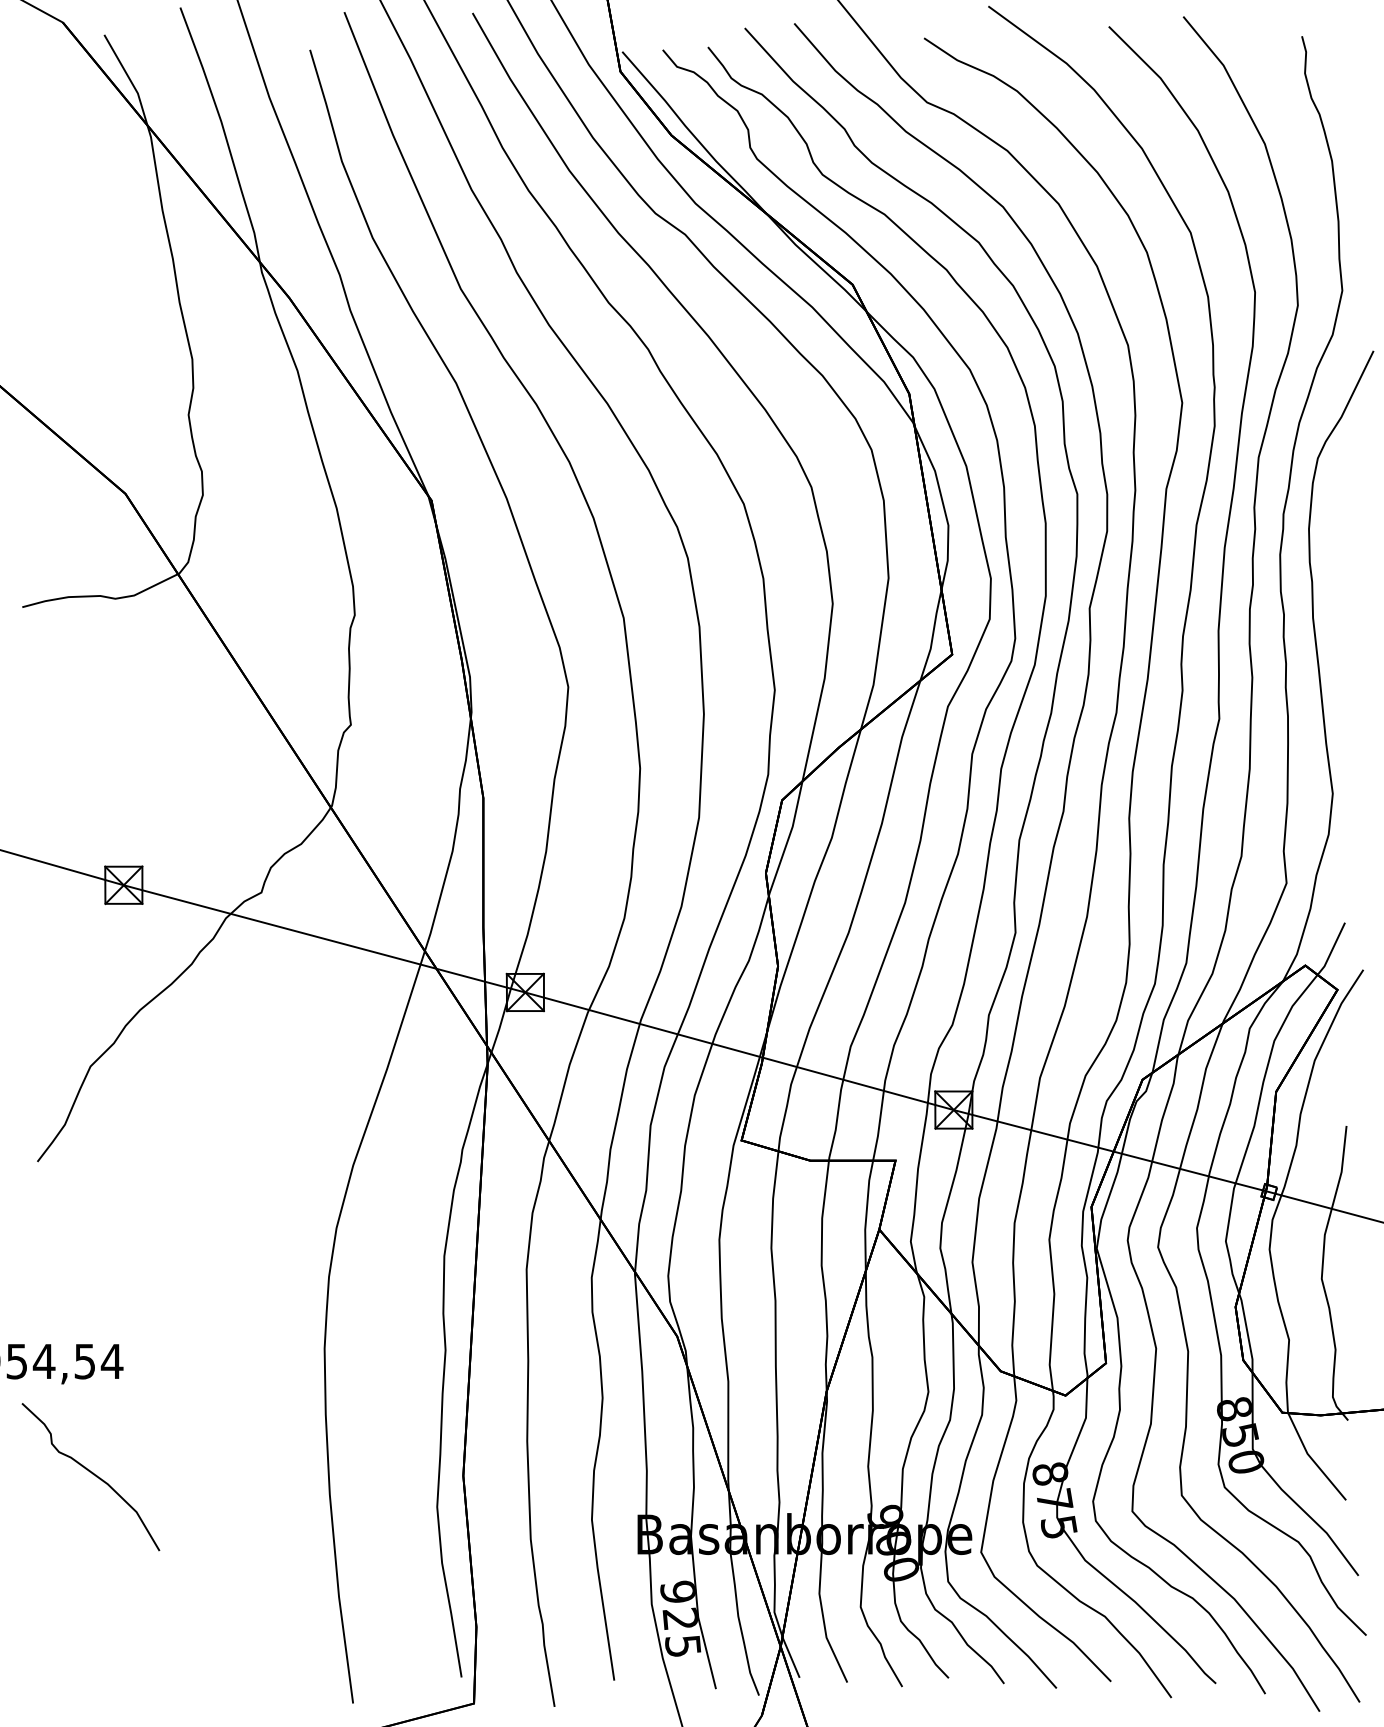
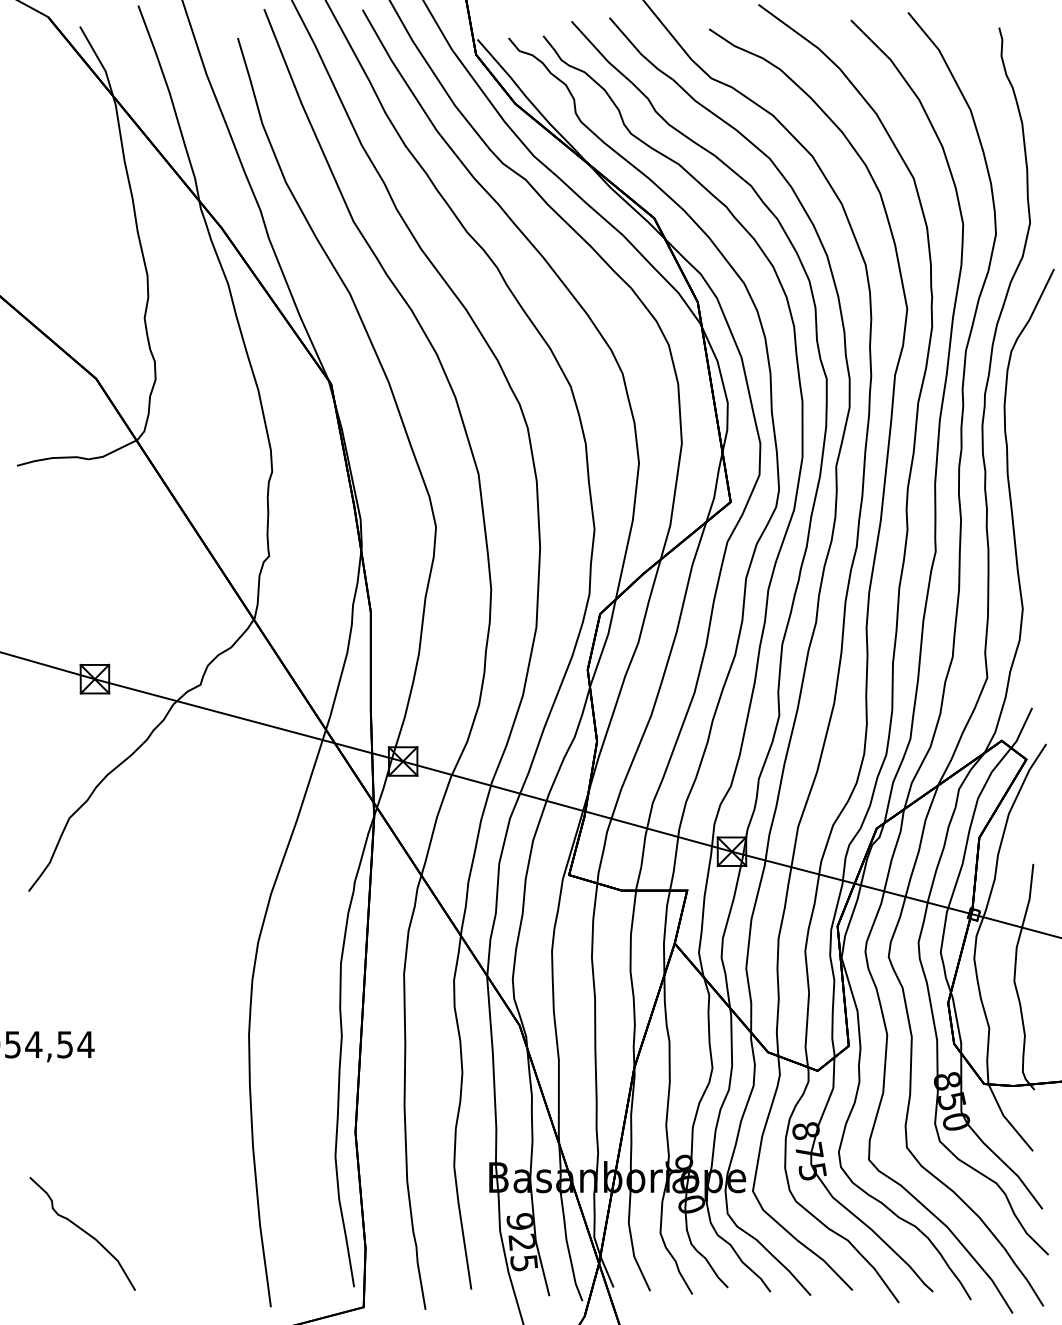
curve: (92, 1474) -> (83, 1231), moved

